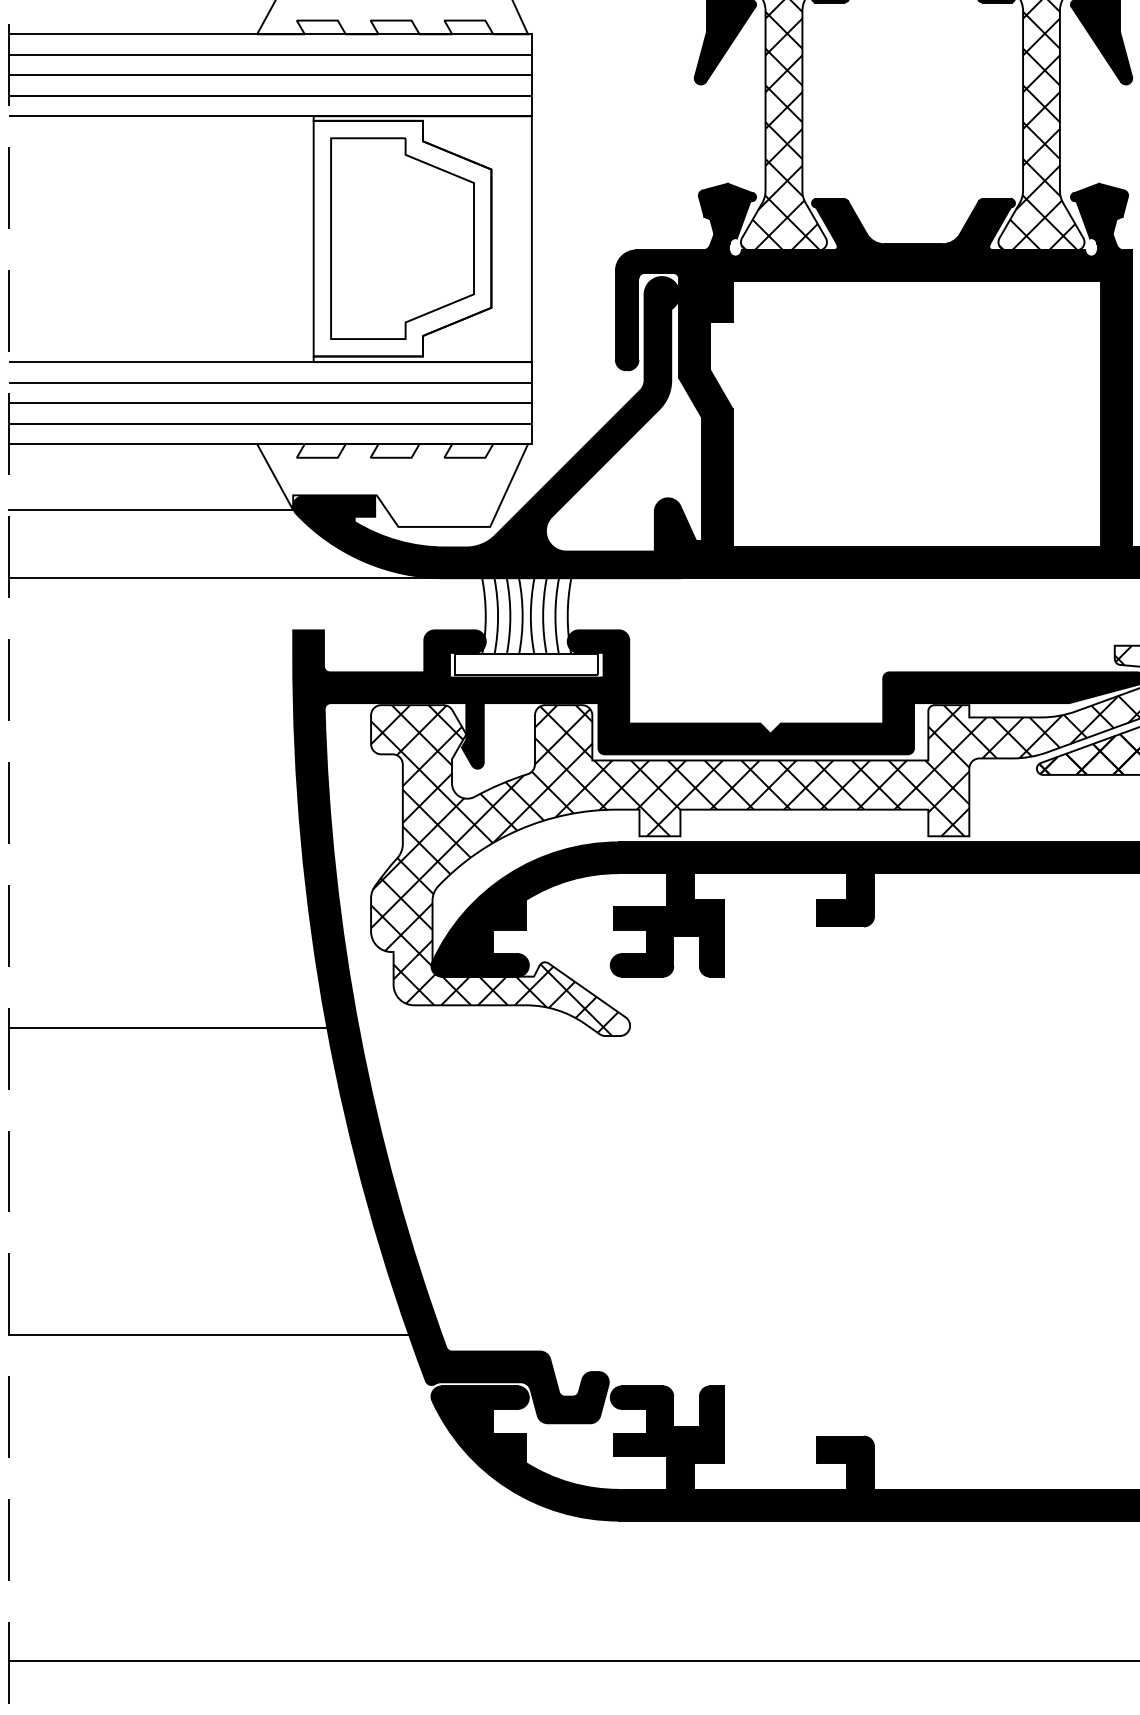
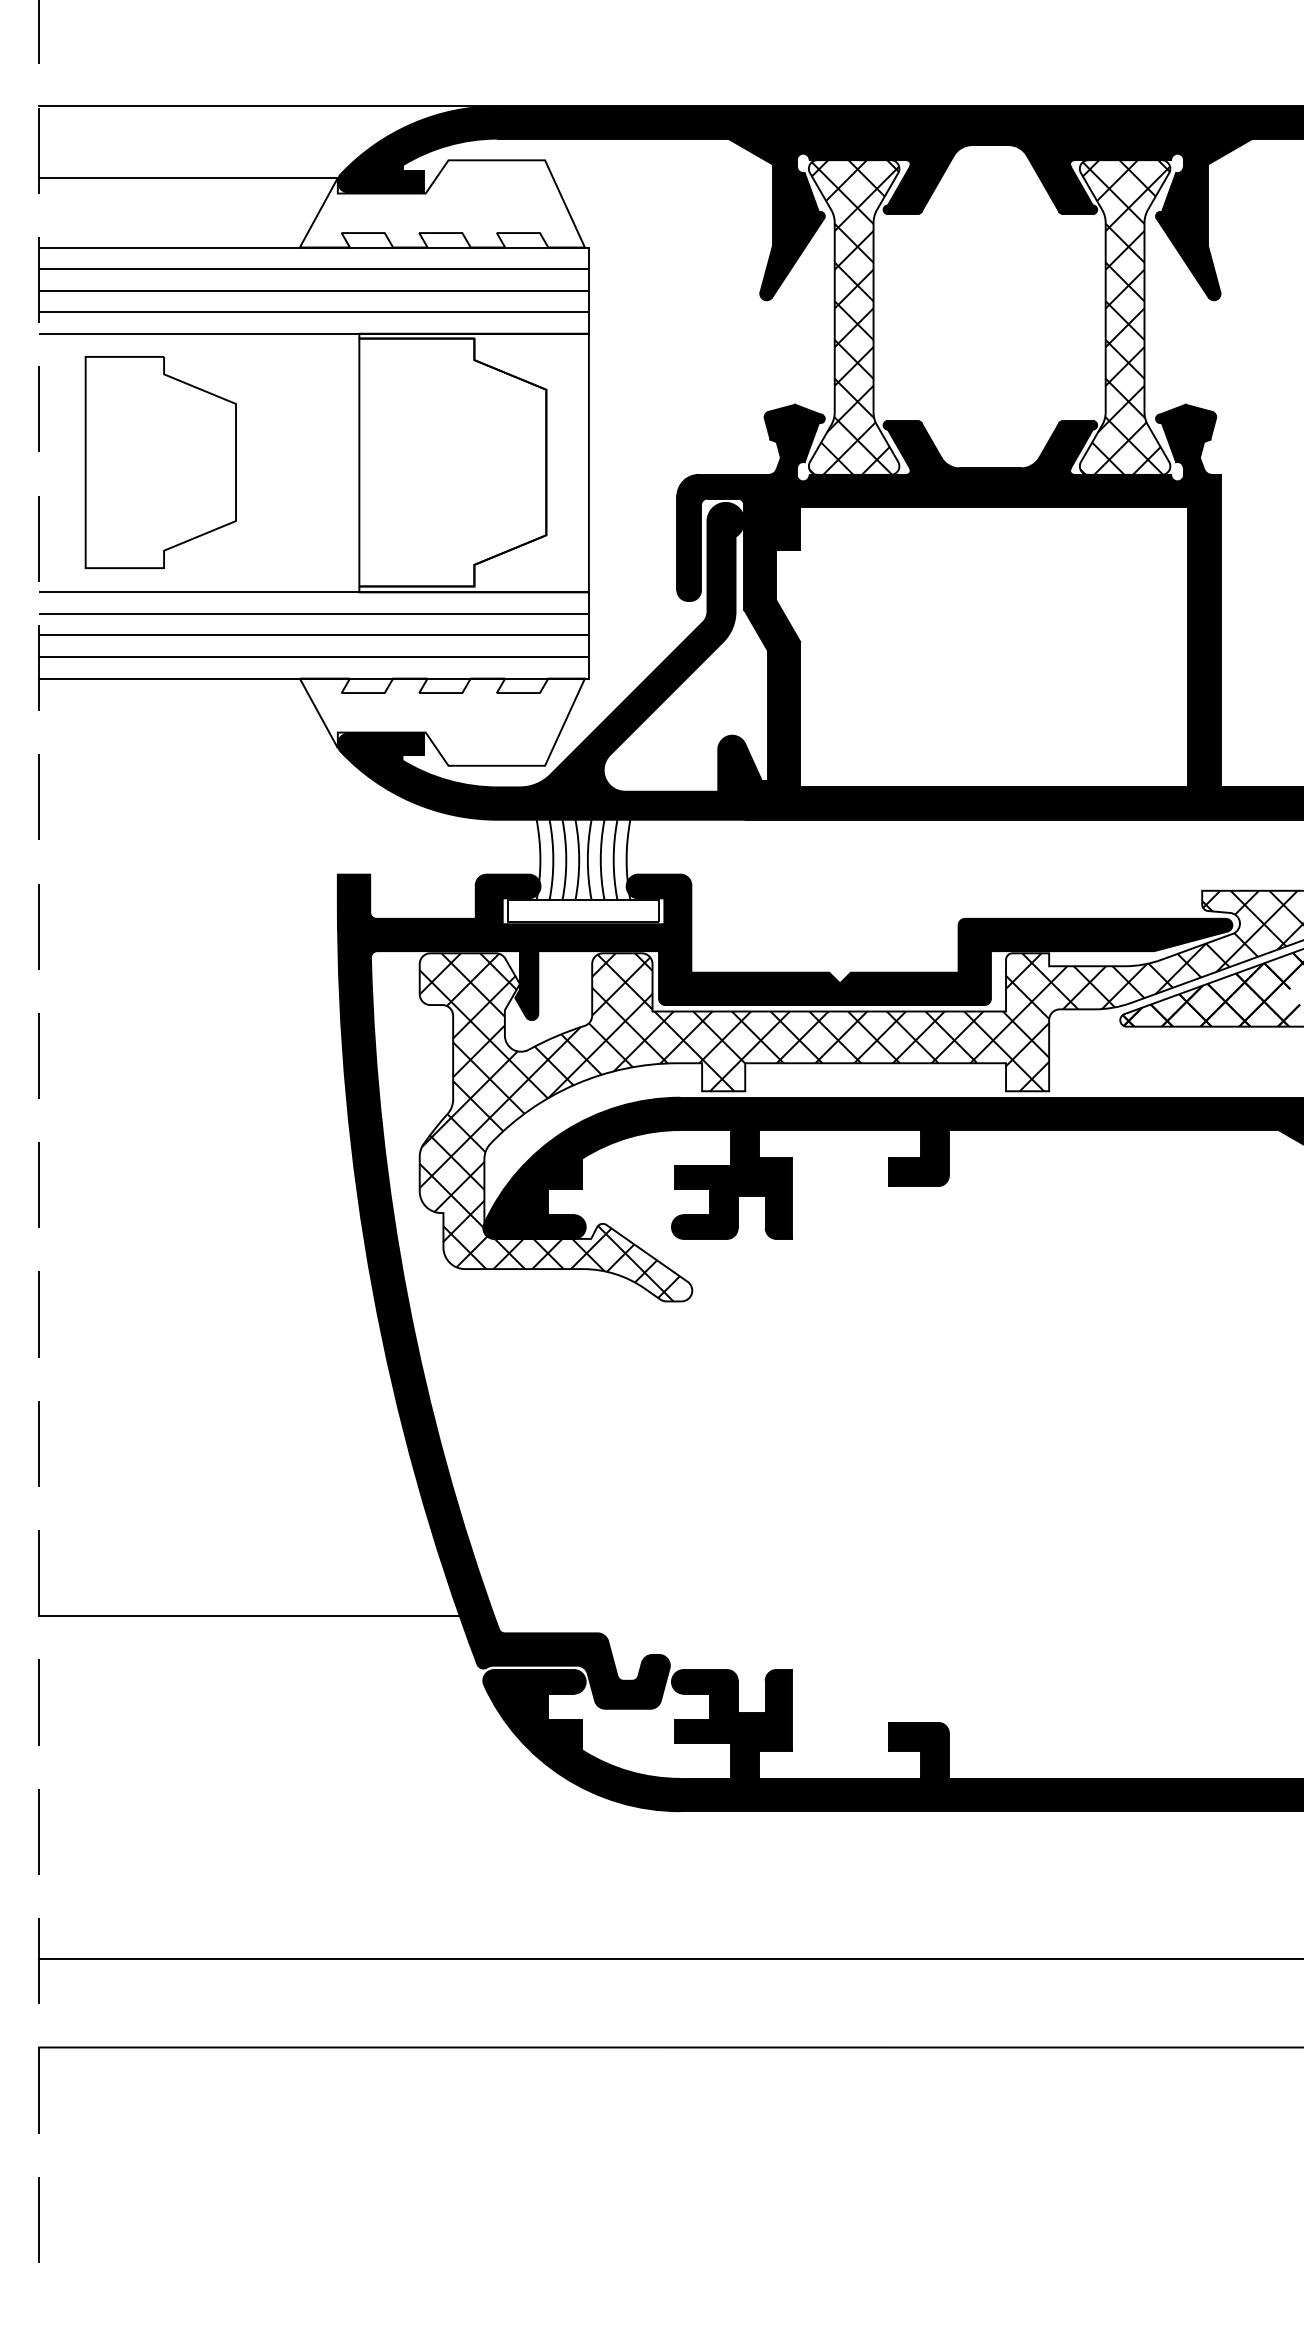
part: (402, 238) -> (160, 462), moved
line: (151, 510) -> (188, 748), removed
line: (227, 577) -> (268, 819), removed
line: (168, 1028) -> (206, 1293), removed

